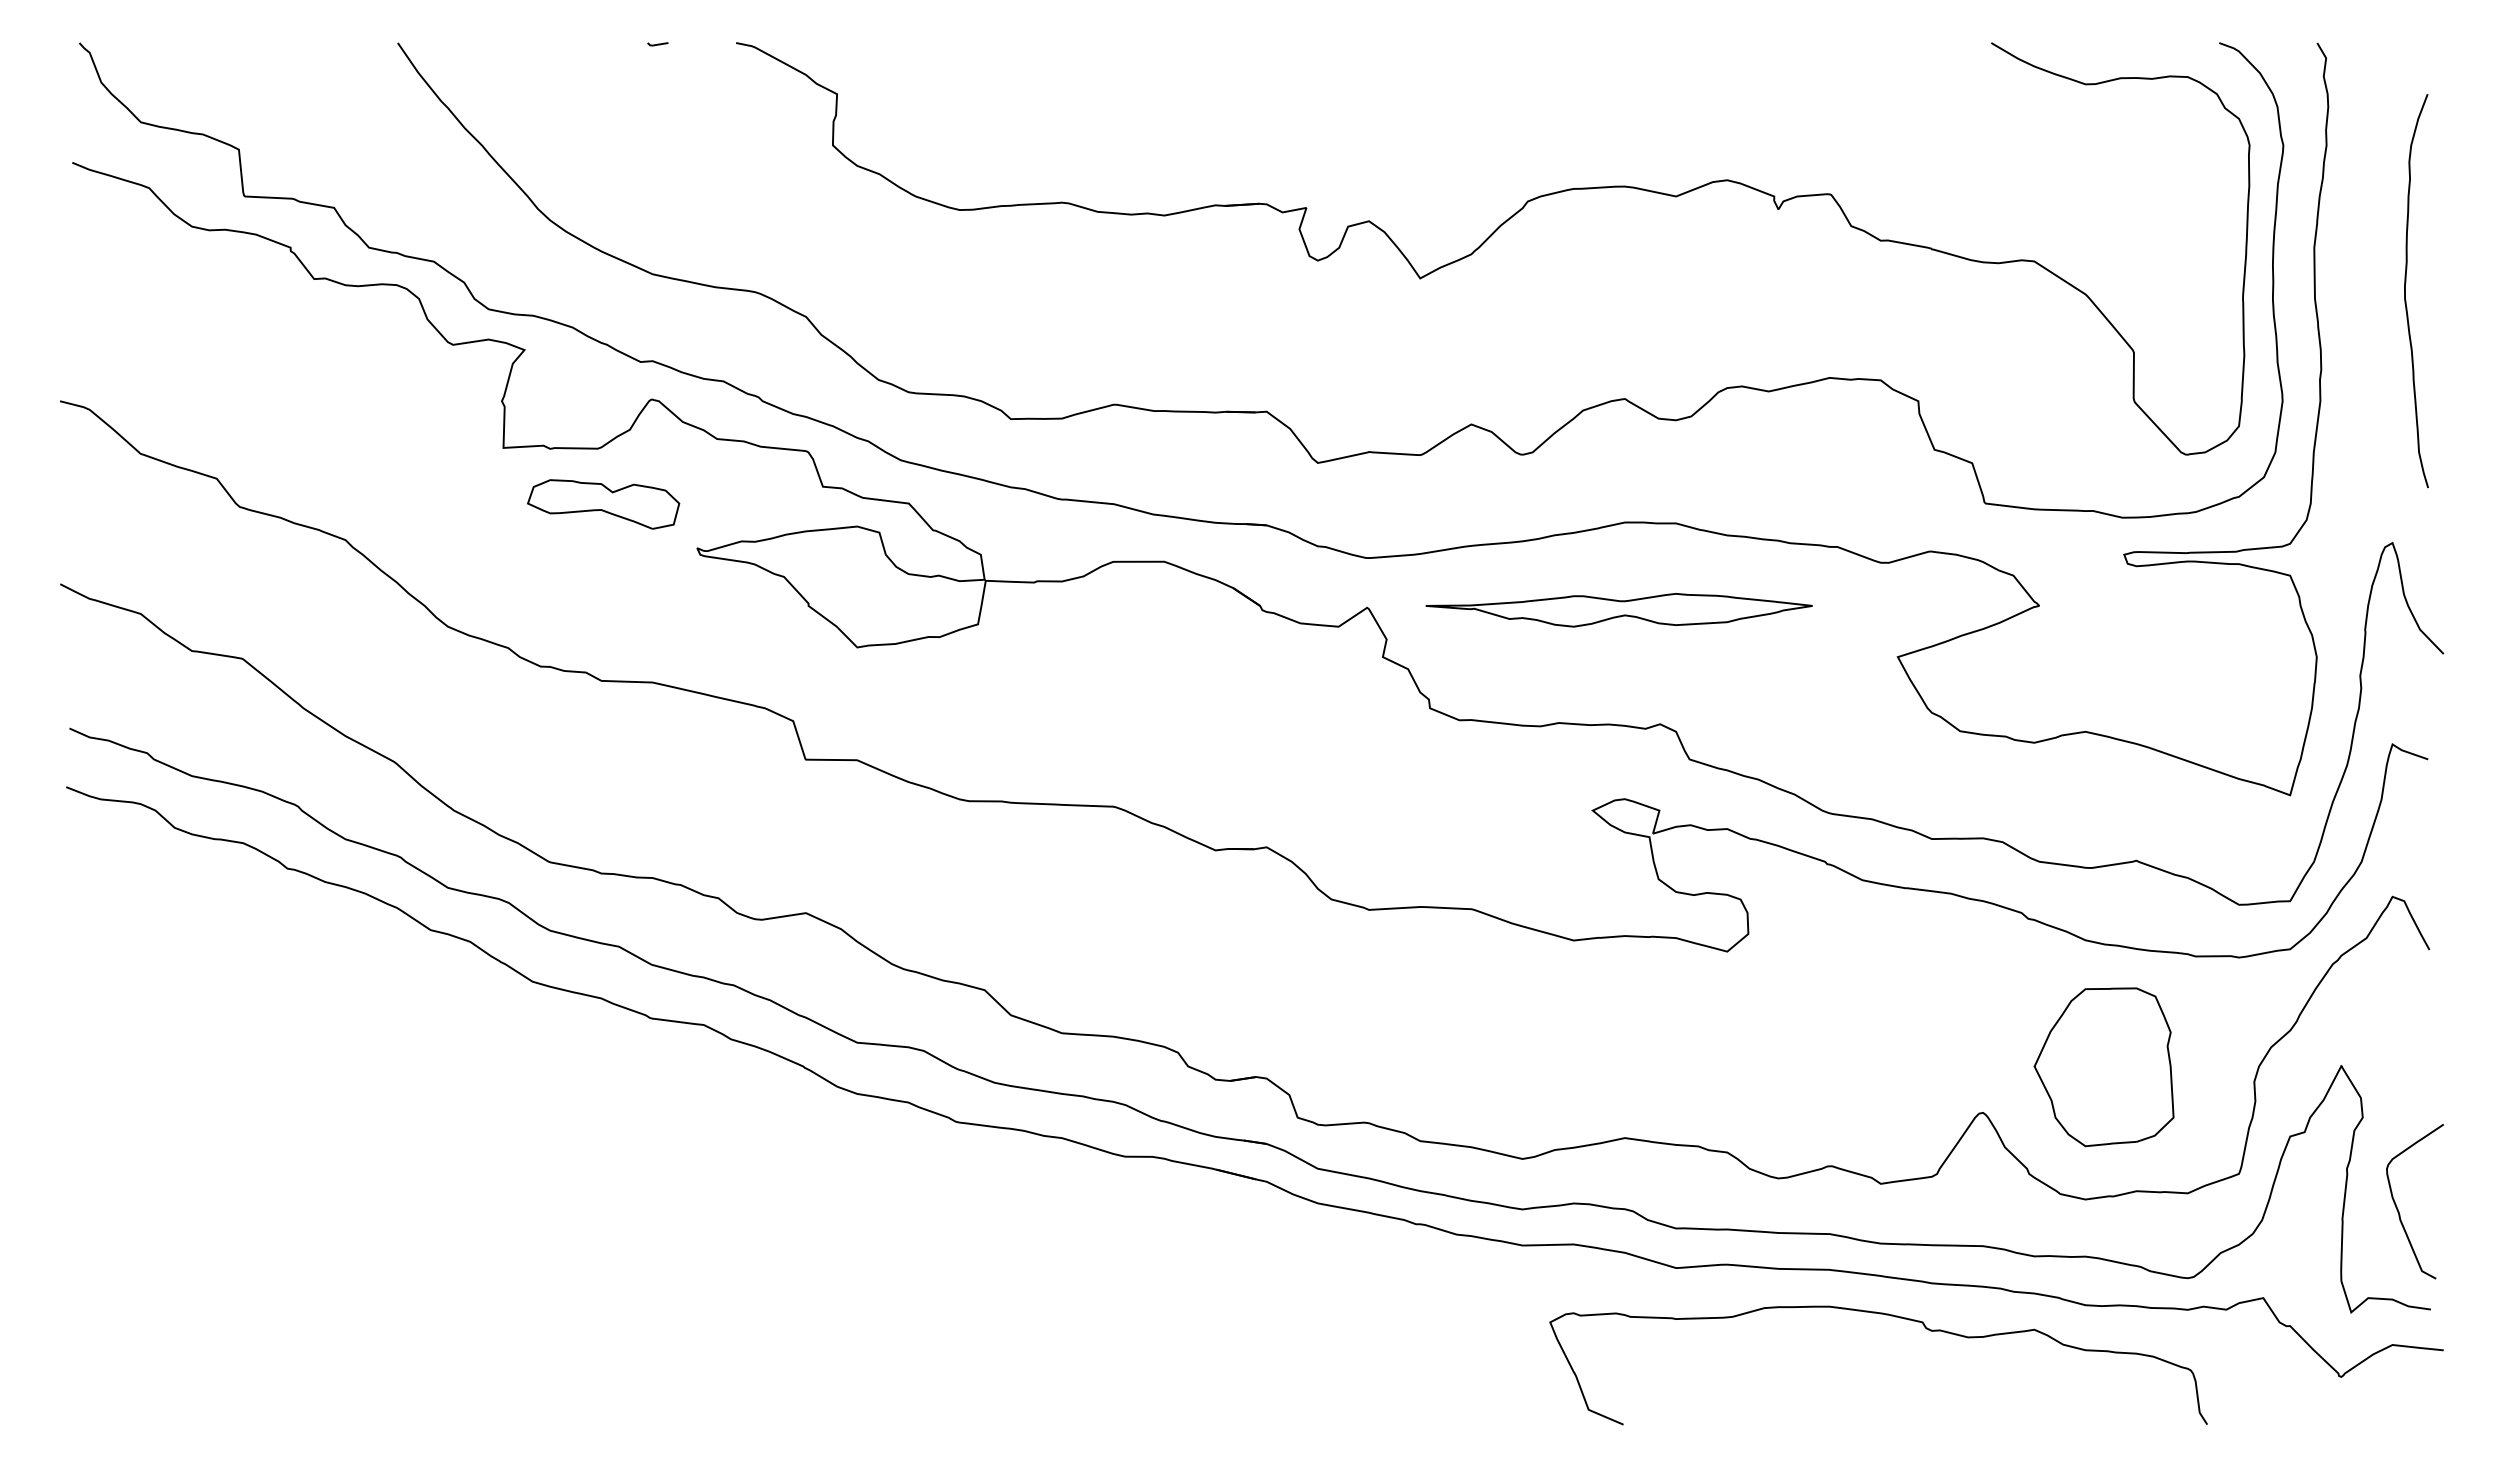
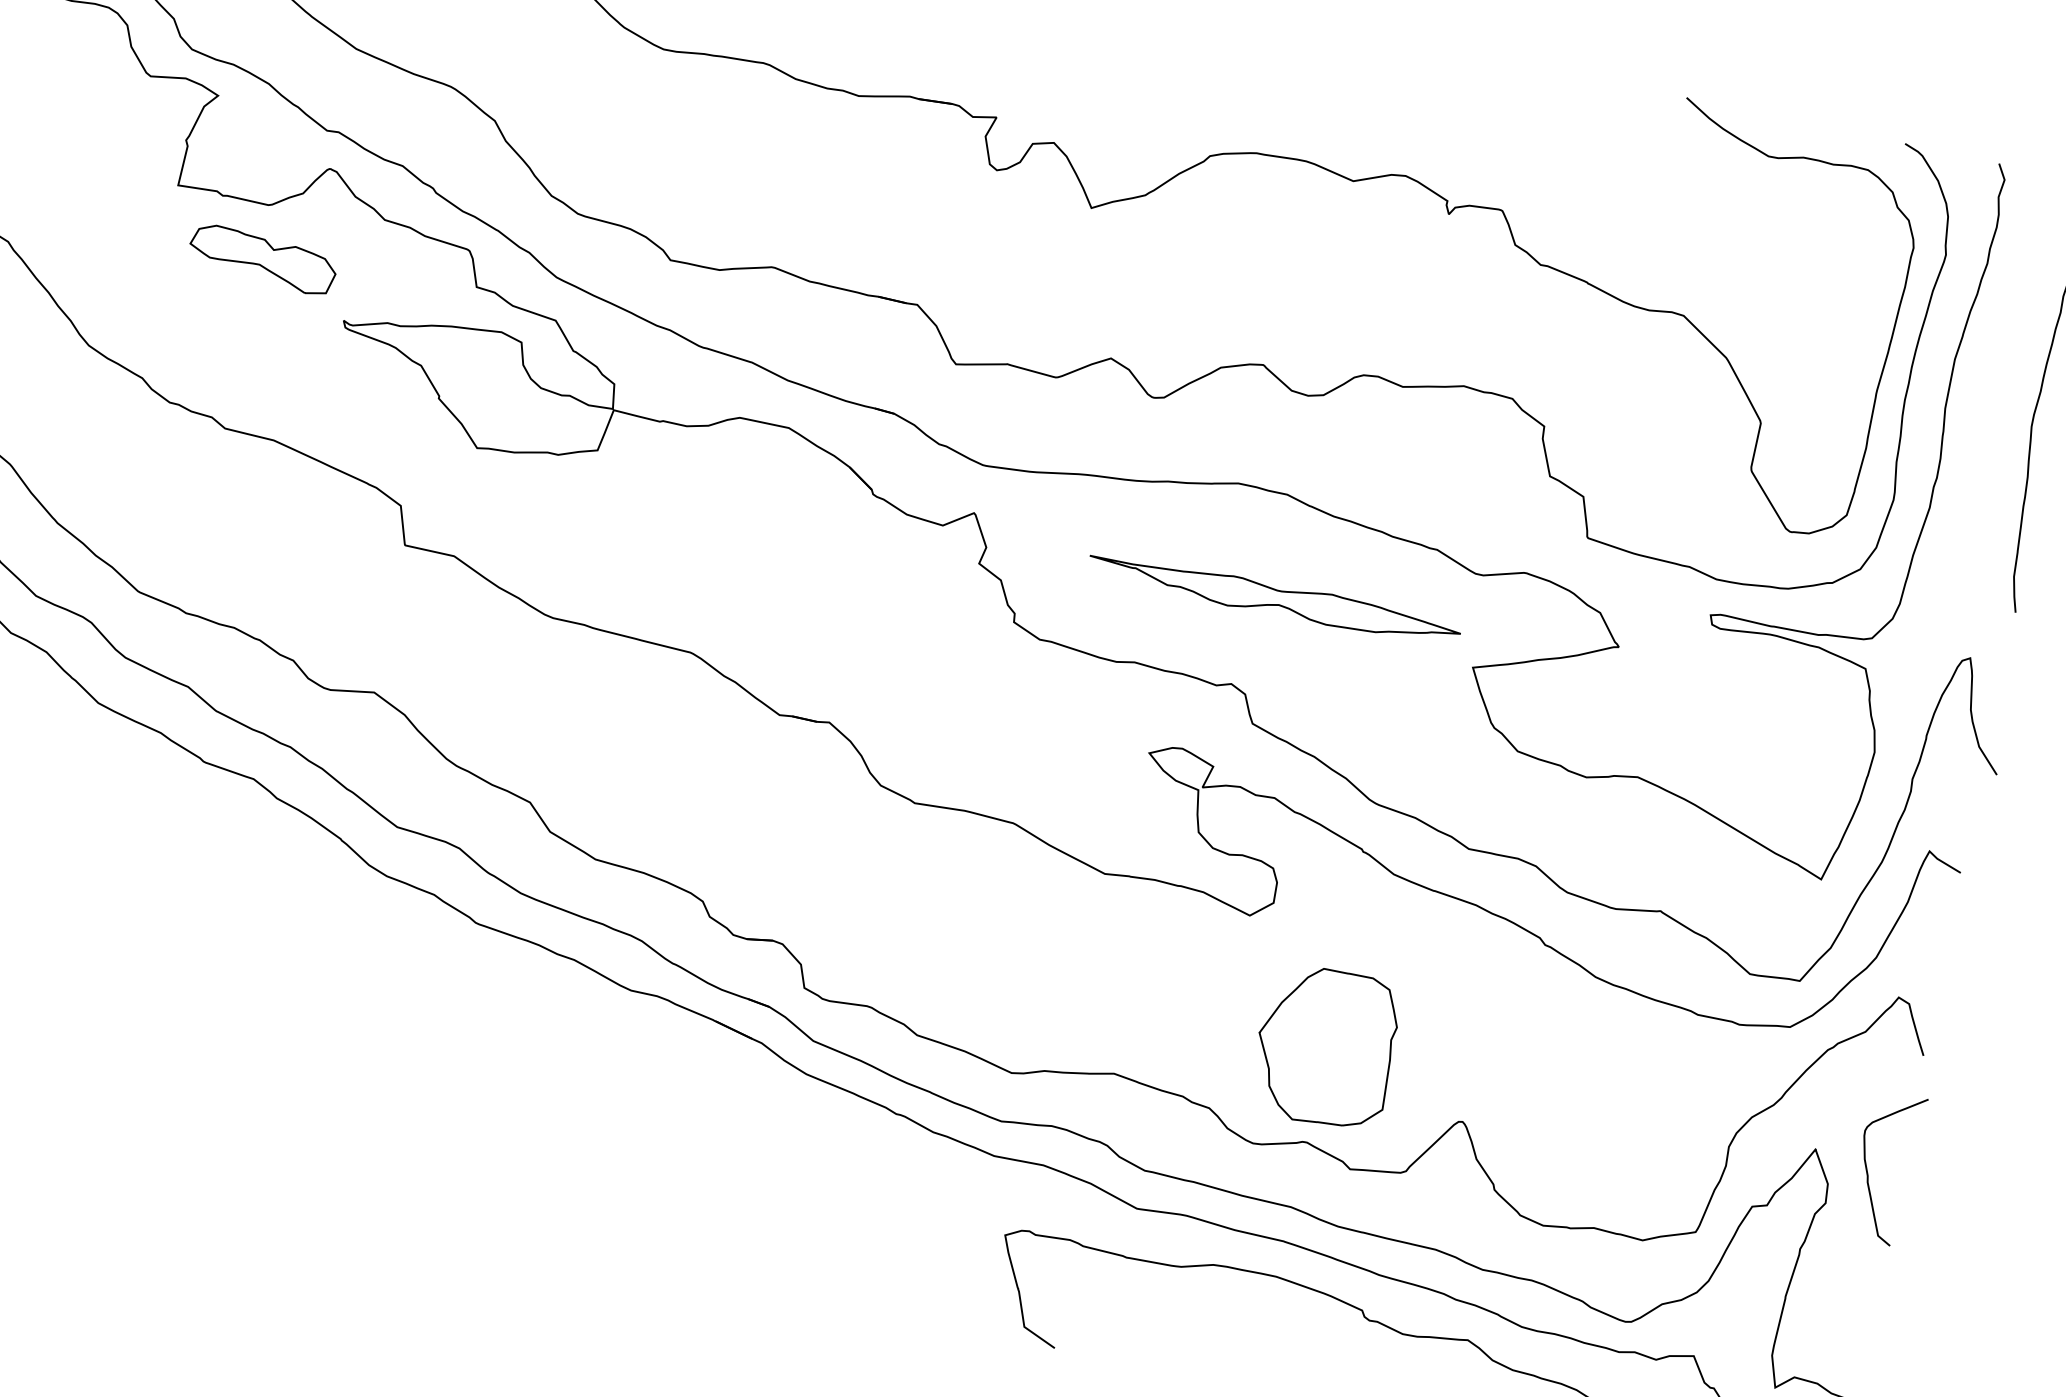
part: (1618, 610) -> (1273, 599), moved
part: (2103, 1067) -> (1325, 1047), moved
curve: (2397, 1206) -> (1867, 1168), moved

